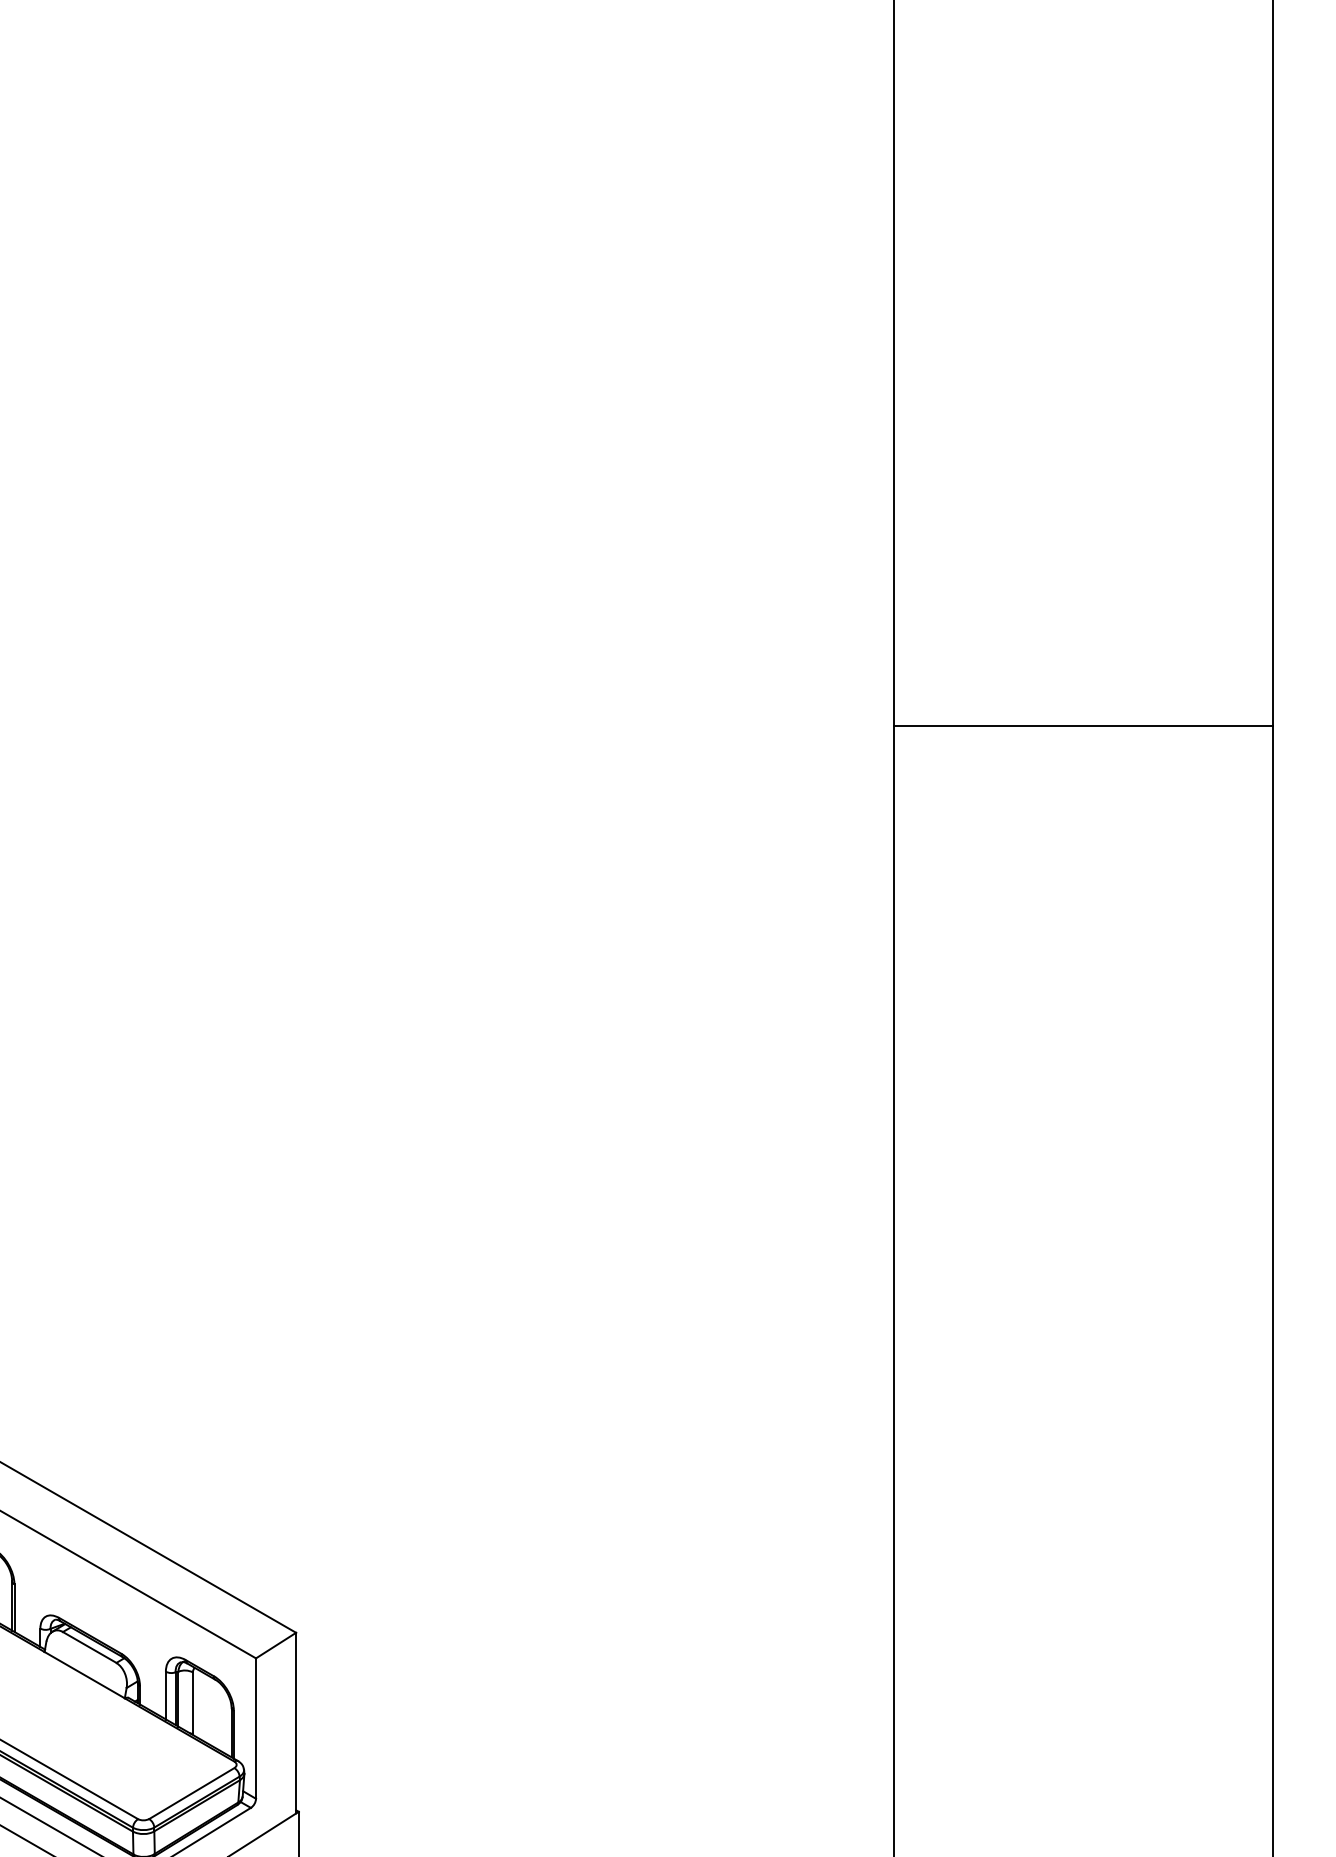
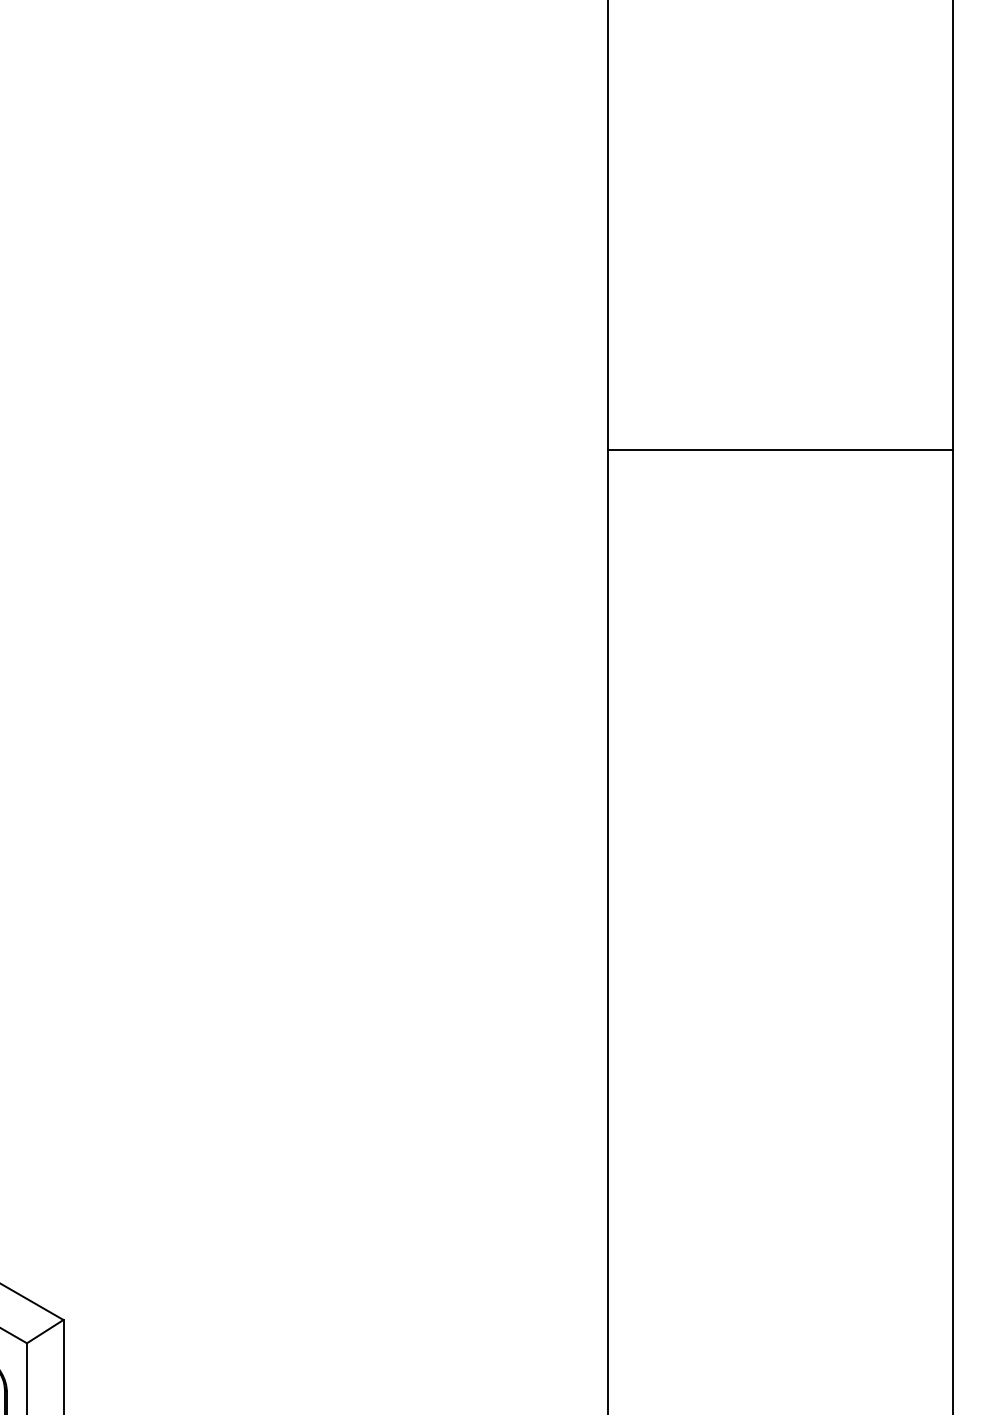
line: (1083, 725) -> (780, 449), moved

